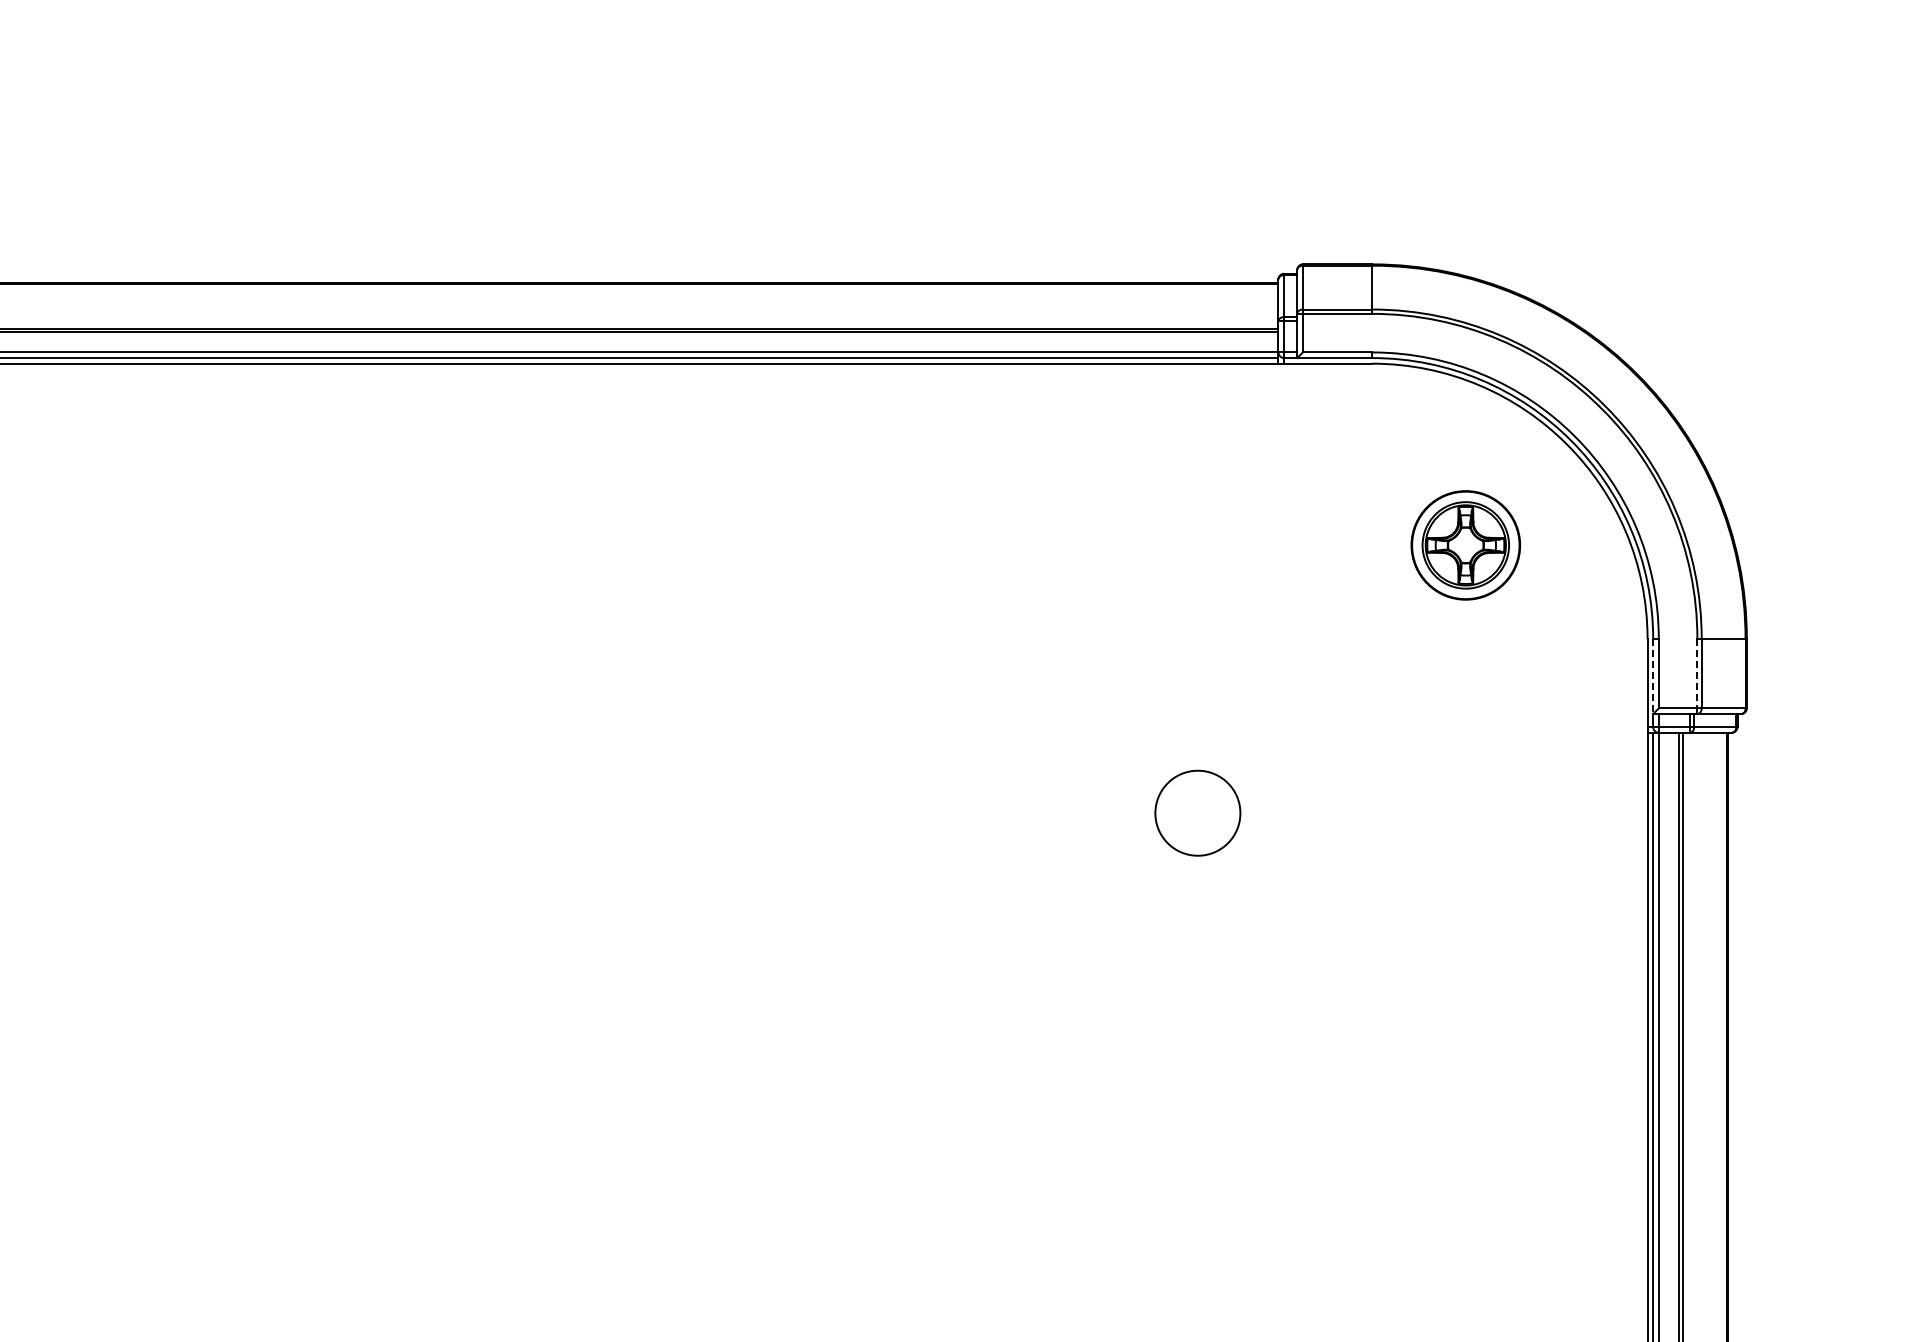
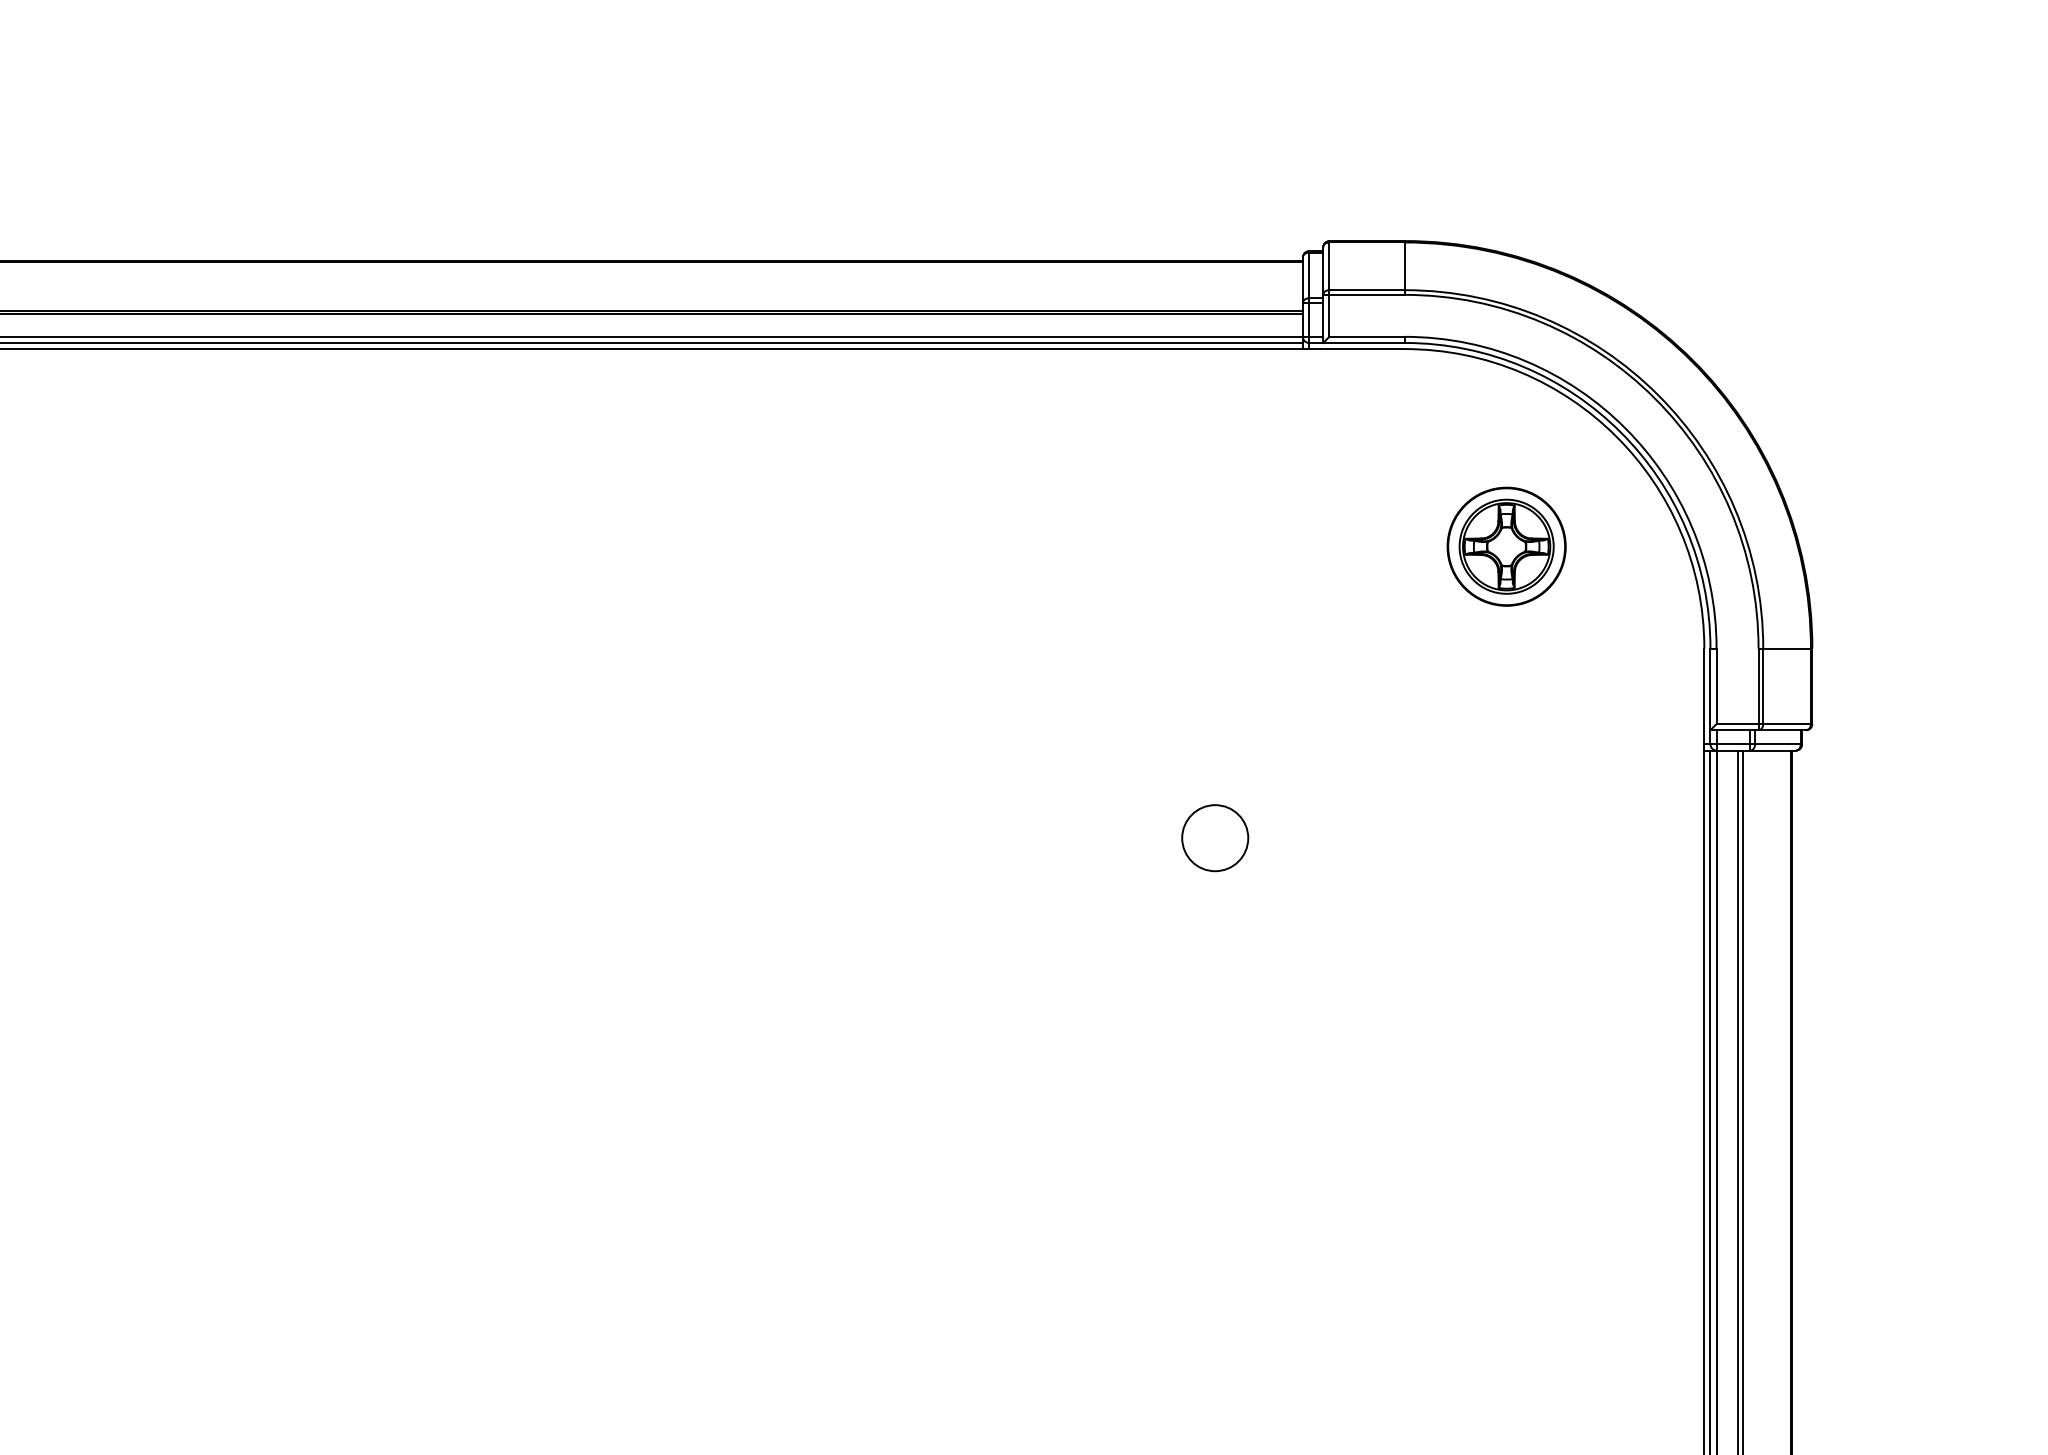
line: (1697, 673) -> (1758, 686), dashed -> solid
line: (1653, 677) -> (1710, 690), dashed -> solid
circle: (1197, 813) -> (1214, 838), size x0.71

